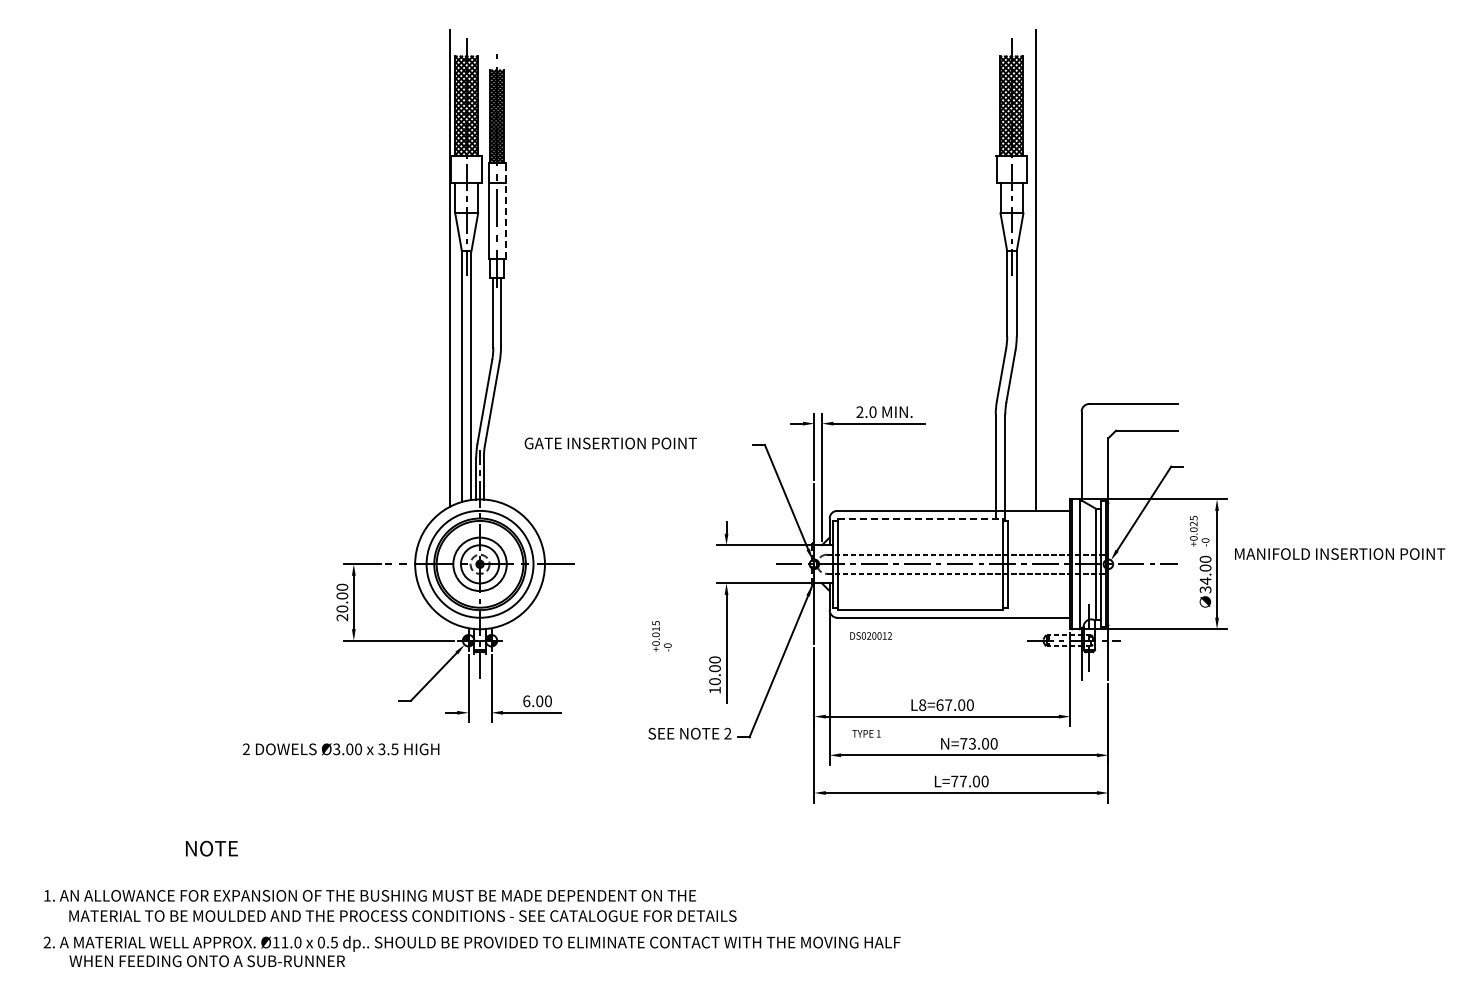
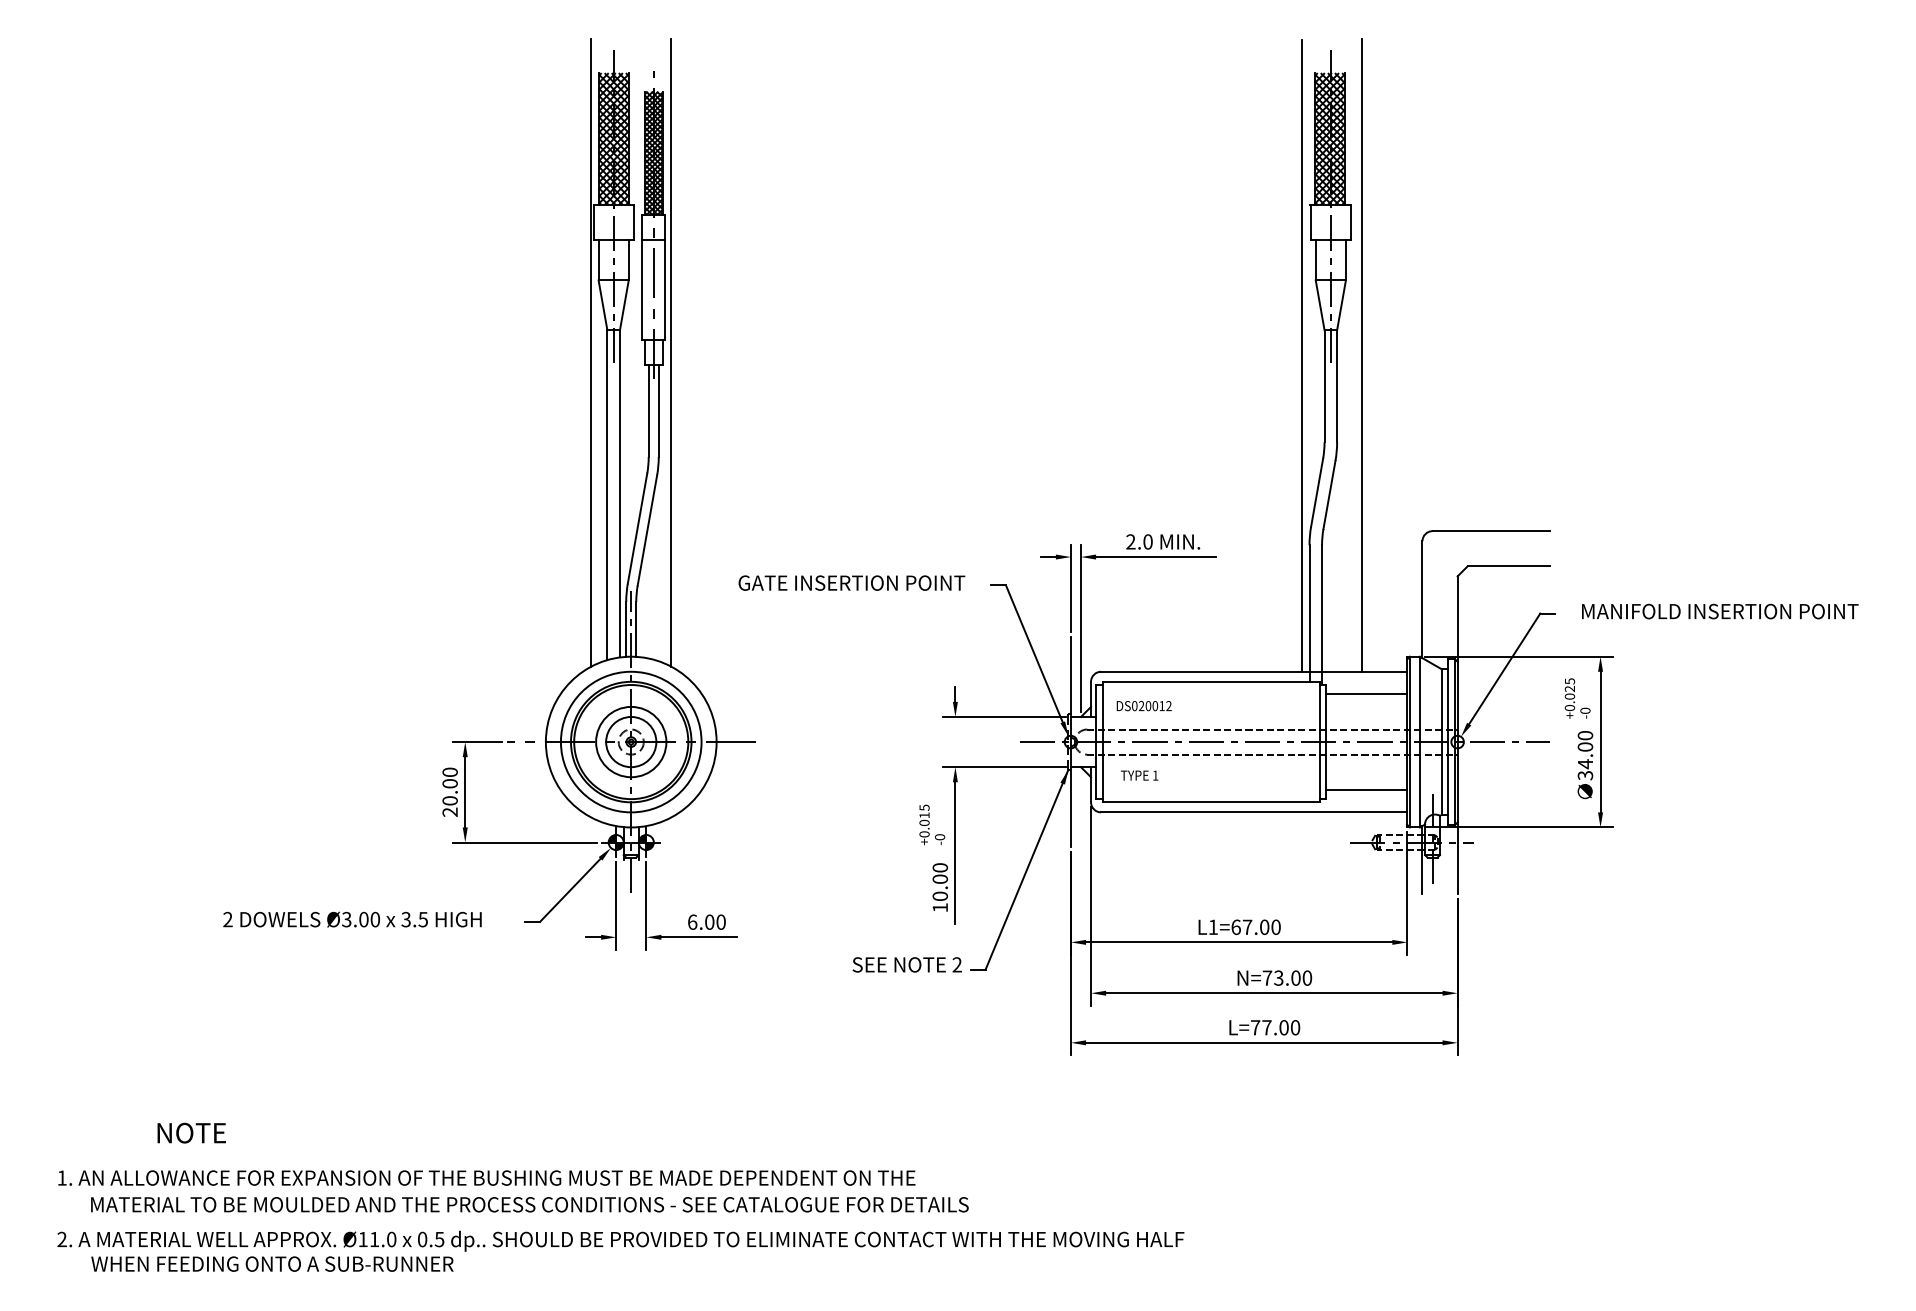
line: (505, 211) -> (664, 278), dashed -> solid
line: (510, 268) -> (671, 353), added
line: (990, 270) -> (1302, 355), added
text: (610, 443) -> (851, 583), moved
line: (921, 518) -> (1211, 681), dashed -> solid
line: (1039, 528) -> (1367, 694), added
text: (1340, 553) -> (1720, 610), moved
line: (1039, 600) -> (1367, 789), added
text: (870, 635) -> (1143, 705), moved
text: (661, 636) -> (931, 825), moved
text: (922, 704) -> (1213, 926), L8=67.00 -> L1=67.00
text: (866, 733) -> (1139, 775), moved
text: (341, 749) -> (353, 919), moved
text: (211, 848) -> (191, 1132), moved

